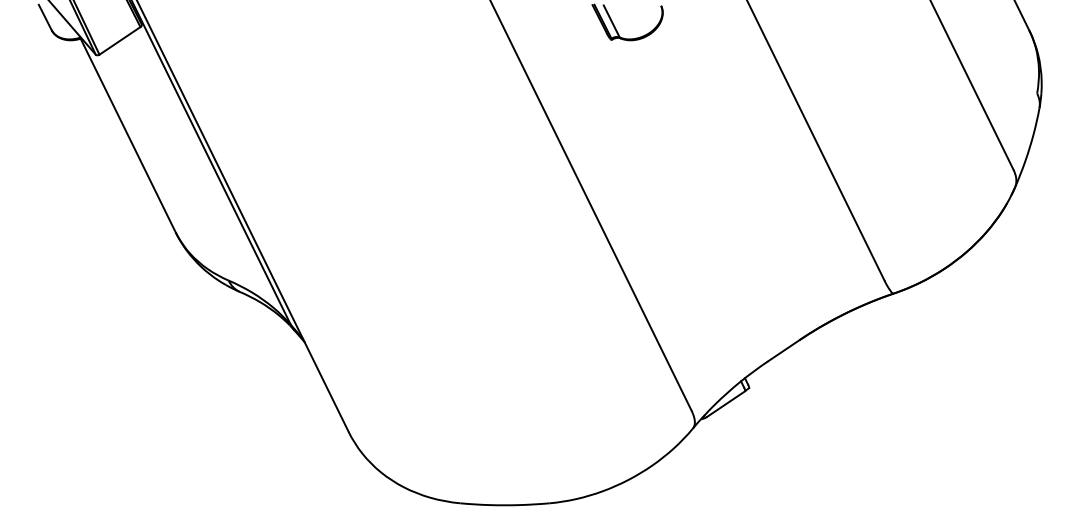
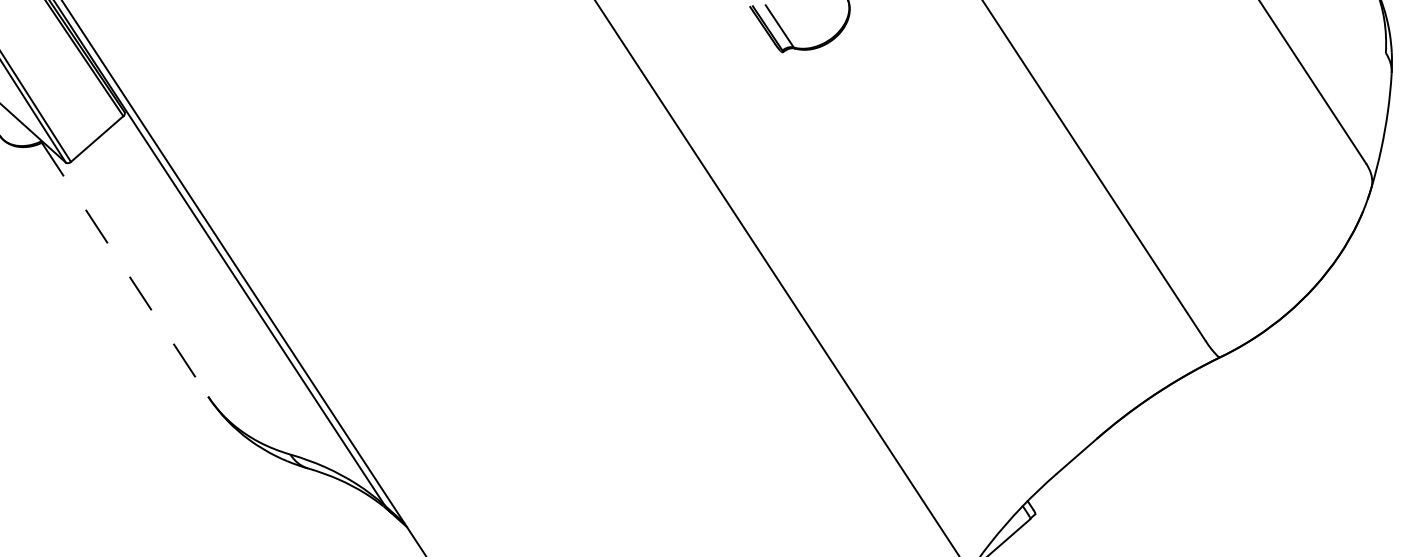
line: (128, 135) -> (125, 269), solid -> dashed

